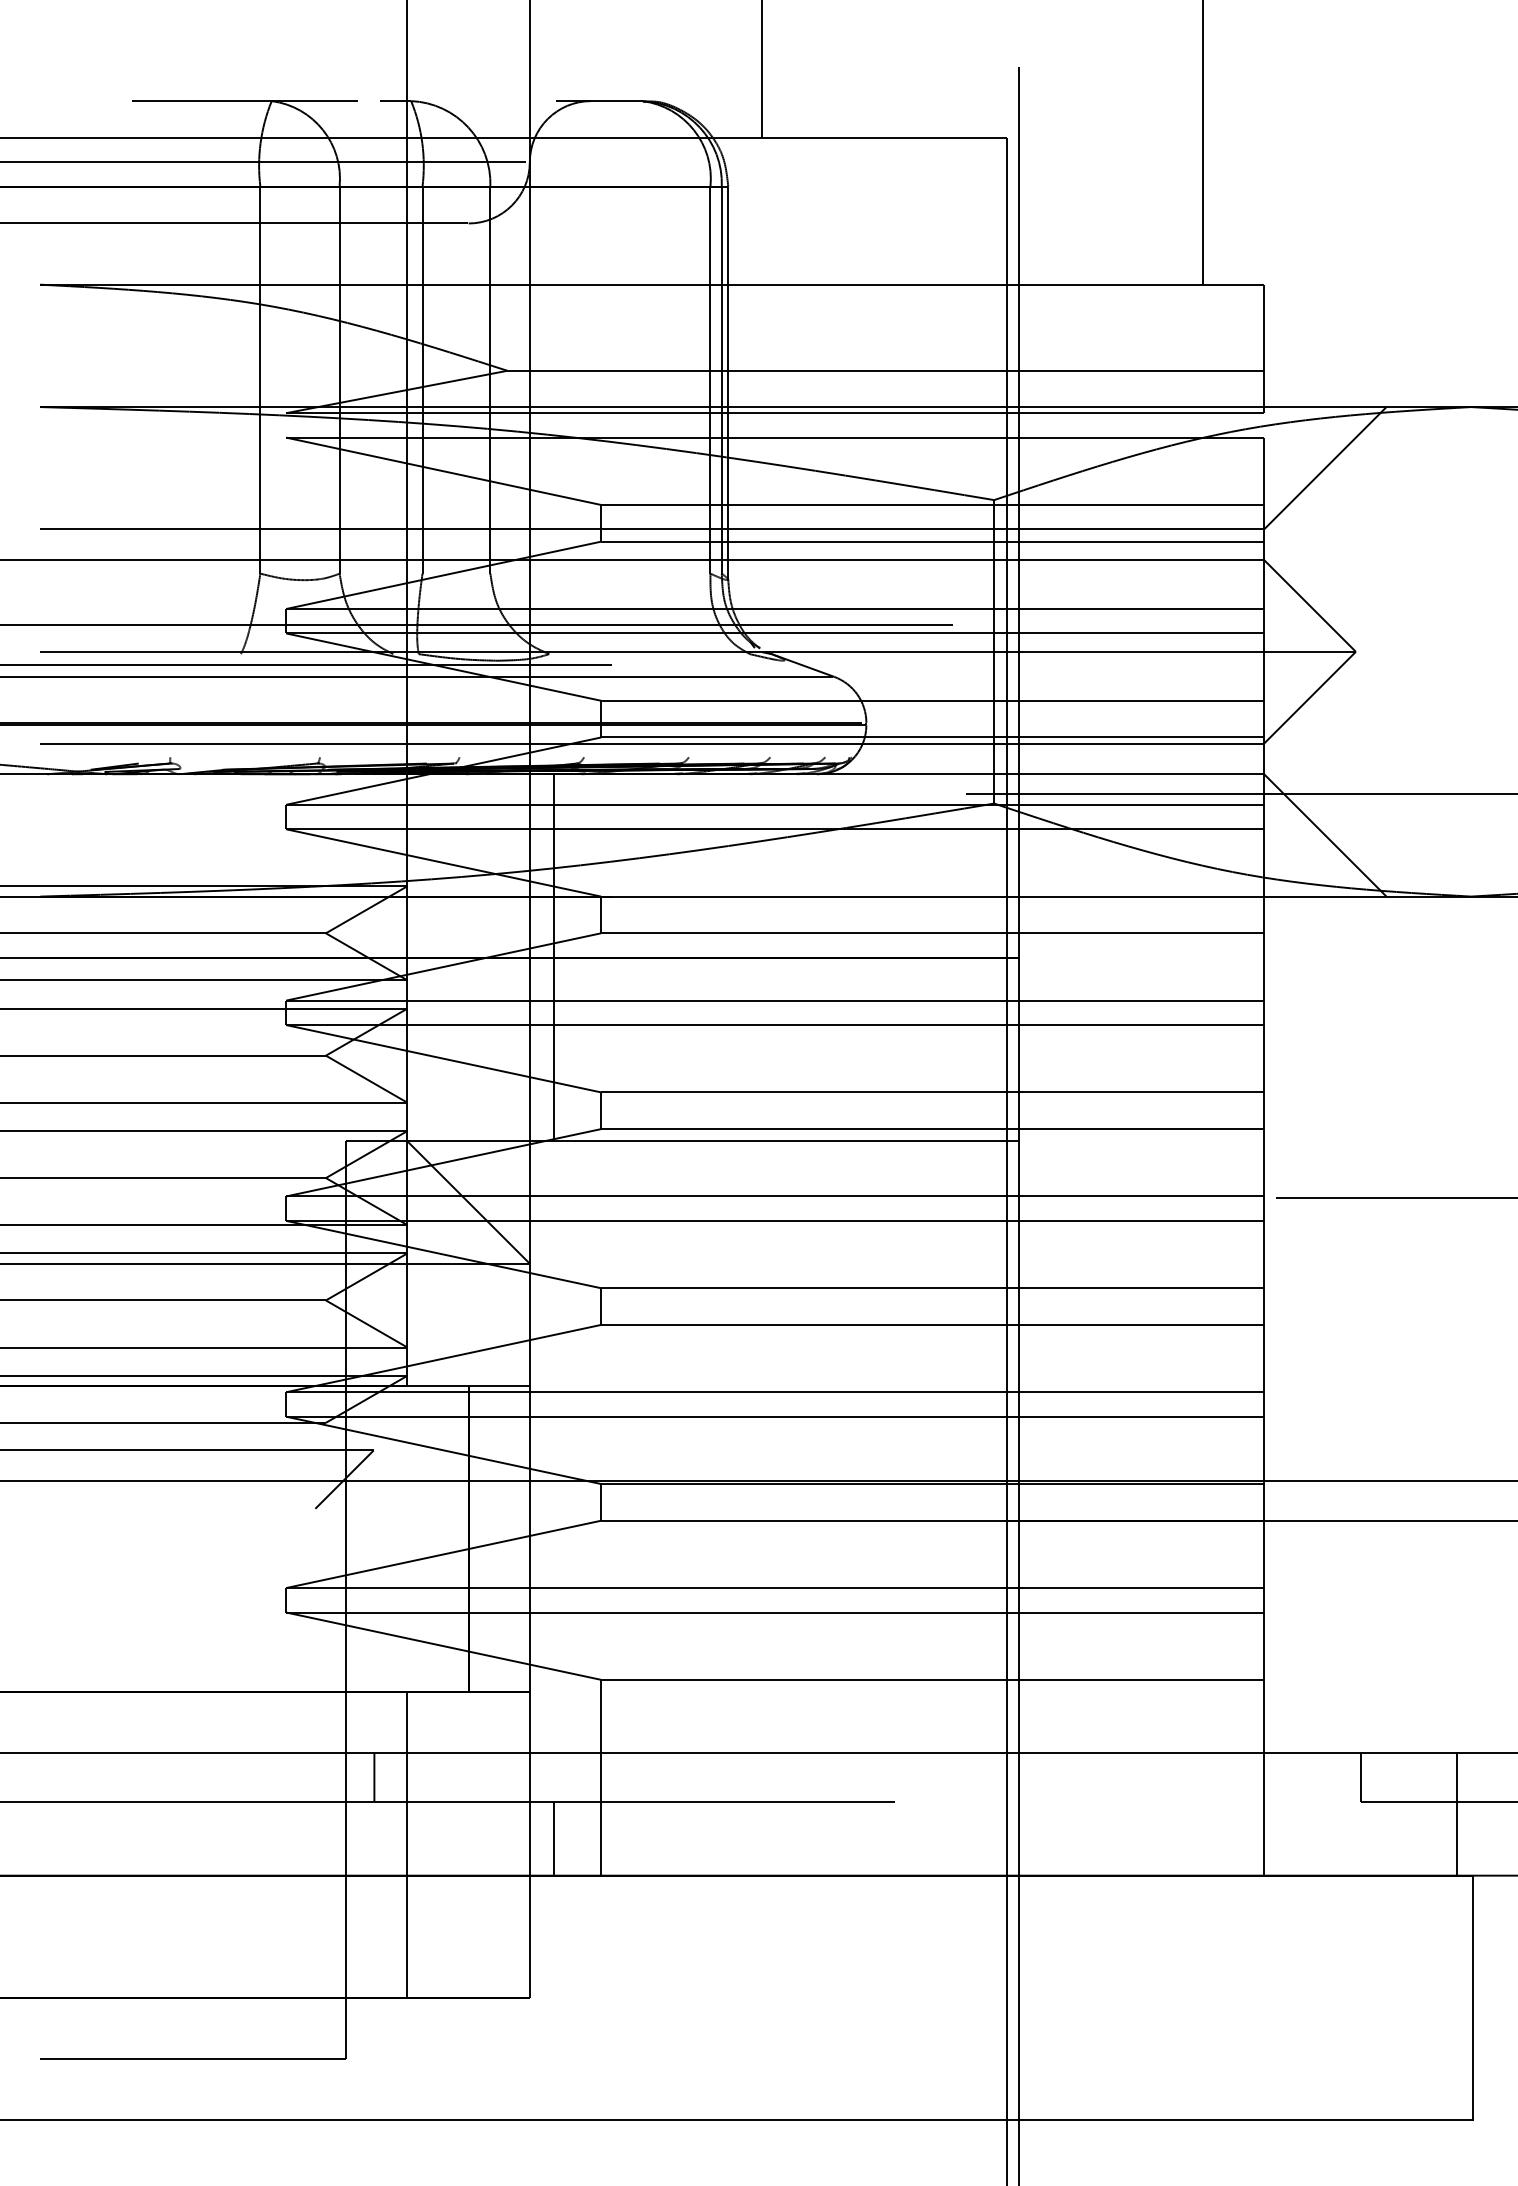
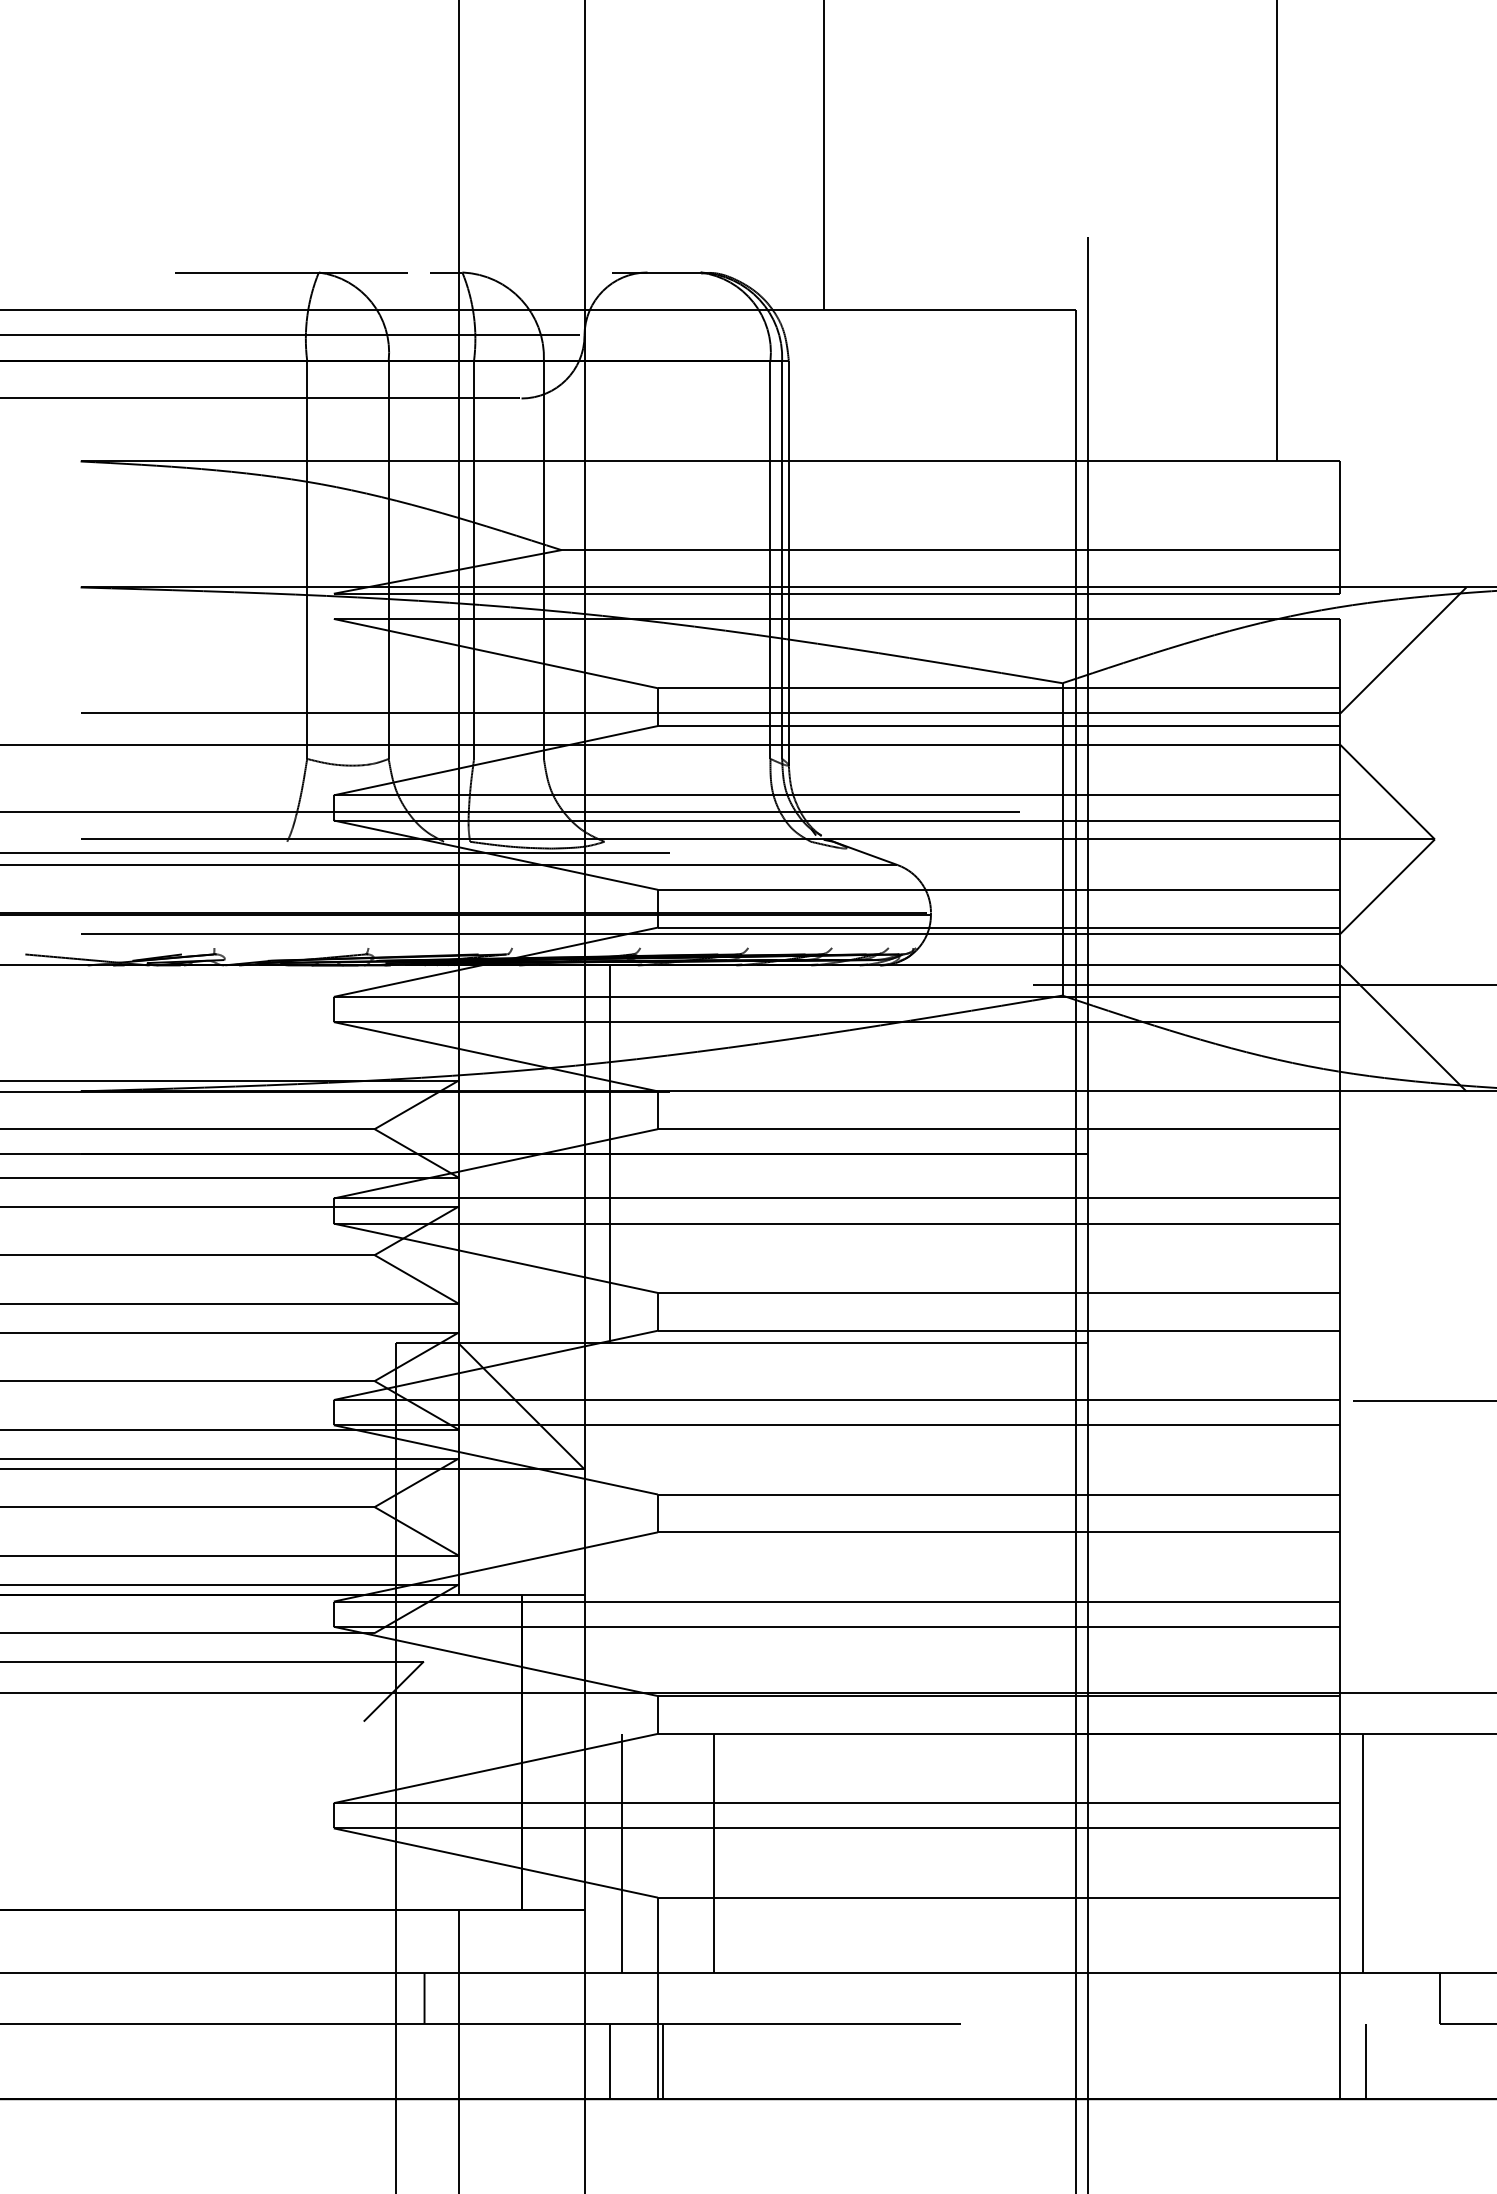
line: (566, 1637) -> (622, 1854), added
line: (655, 1637) -> (713, 1854), added
line: (1285, 1637) -> (1362, 1854), added
line: (606, 1838) -> (663, 2060), added
line: (1288, 1838) -> (1365, 2060), added

